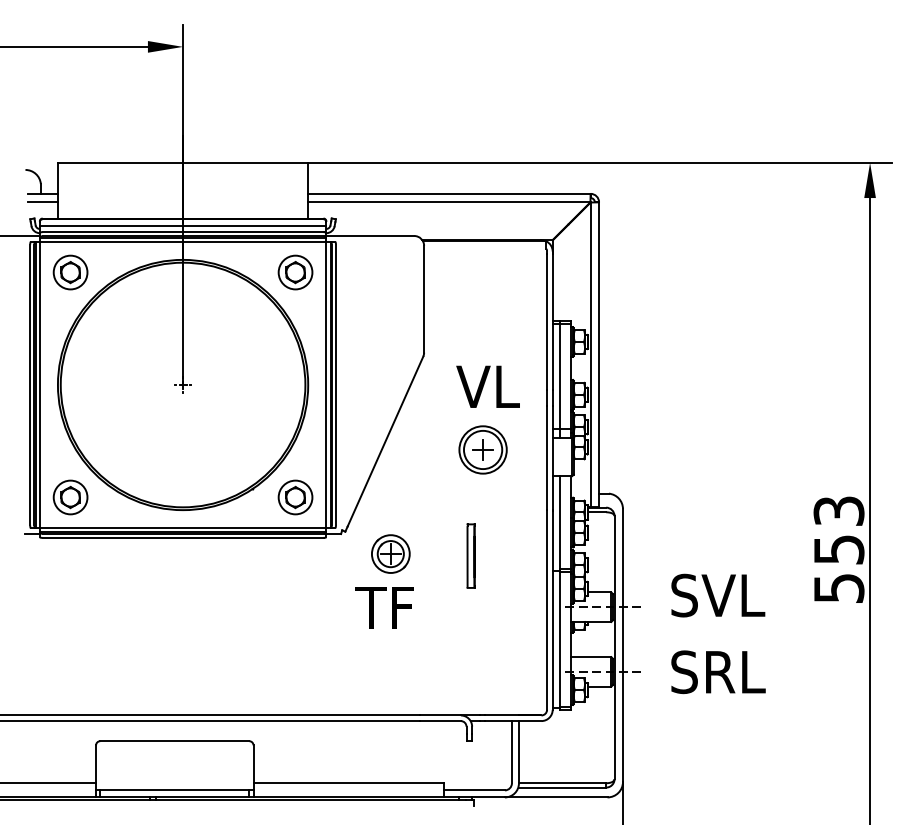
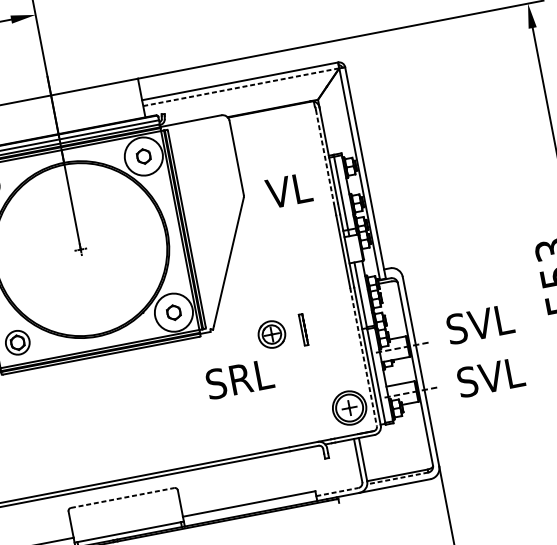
line: (449, 202) -> (241, 87), solid -> dashed
circle: (295, 272) -> (143, 156), size x1.6
line: (547, 321) -> (325, 156), solid -> dashed
text: (487, 386) -> (288, 190), moved
part: (482, 449) -> (349, 407), moved
circle: (295, 497) -> (173, 312), size x1.6
part: (390, 553) -> (271, 334), moved
part: (470, 555) -> (303, 329), size x0.7
text: (369, 607) -> (239, 379), TF -> SRL
line: (547, 610) -> (363, 357), solid -> dashed
text: (703, 671) -> (480, 378), SRL -> SVL
line: (174, 741) -> (122, 498), solid -> dashed
line: (562, 787) -> (397, 478), solid -> dashed
line: (475, 790) -> (338, 492), solid -> dashed

